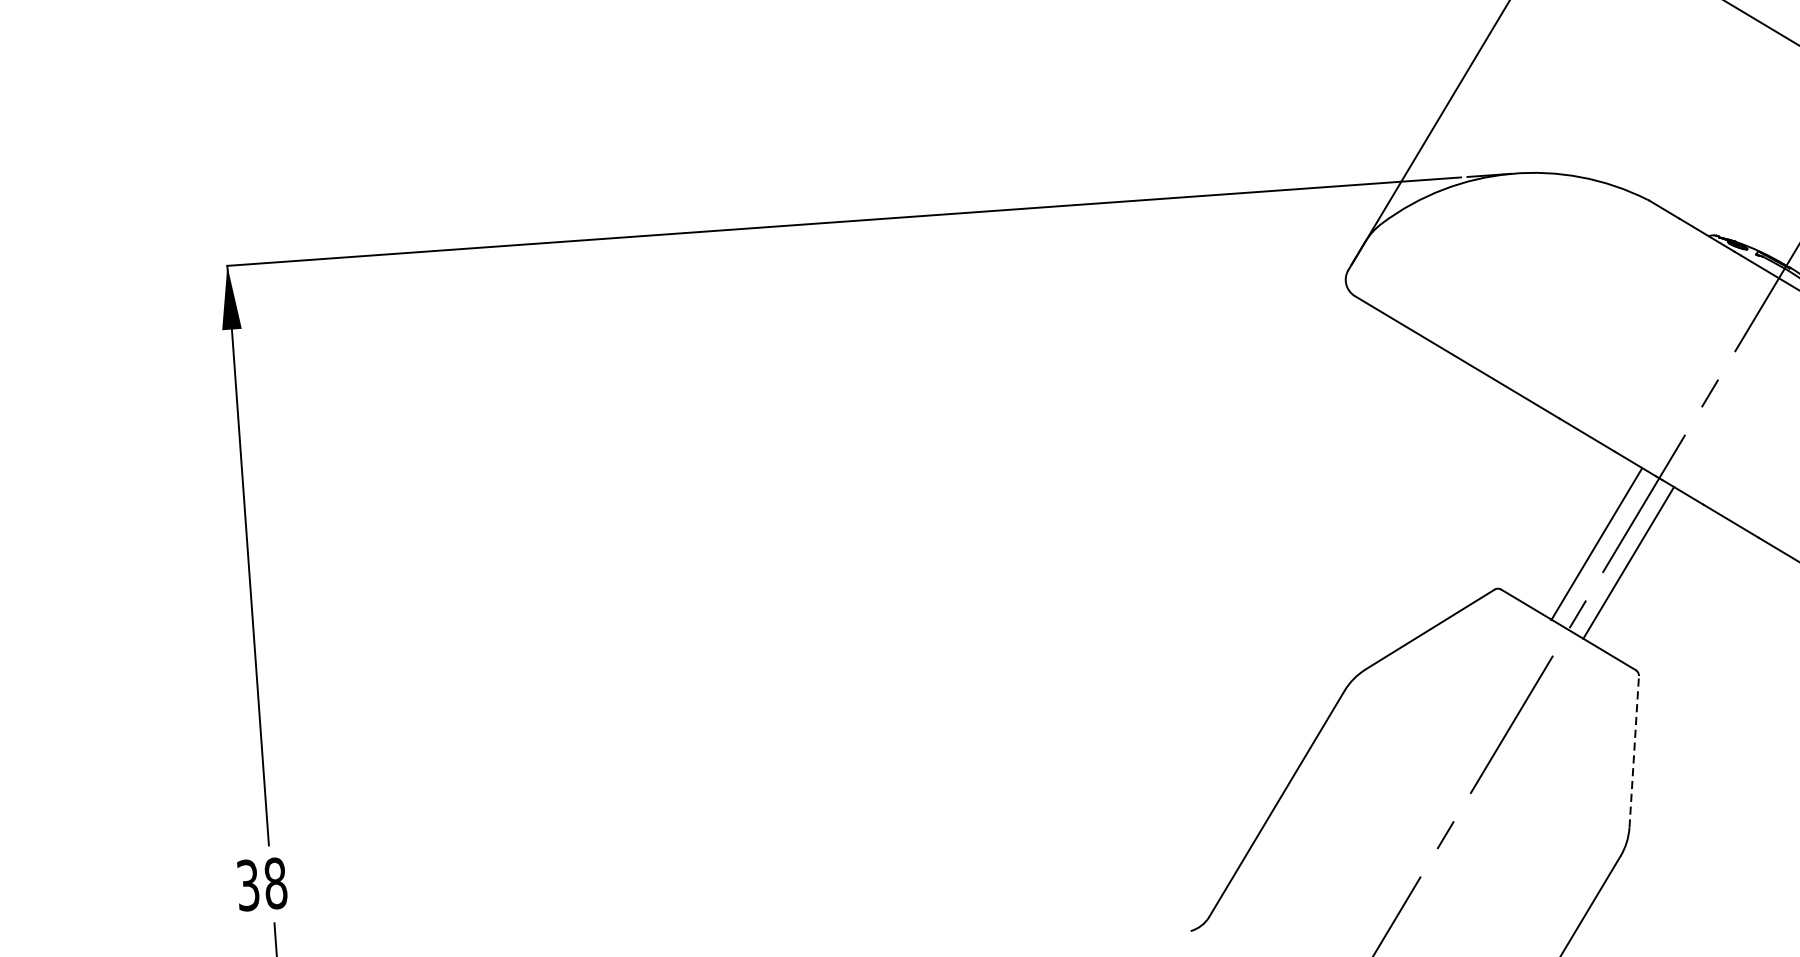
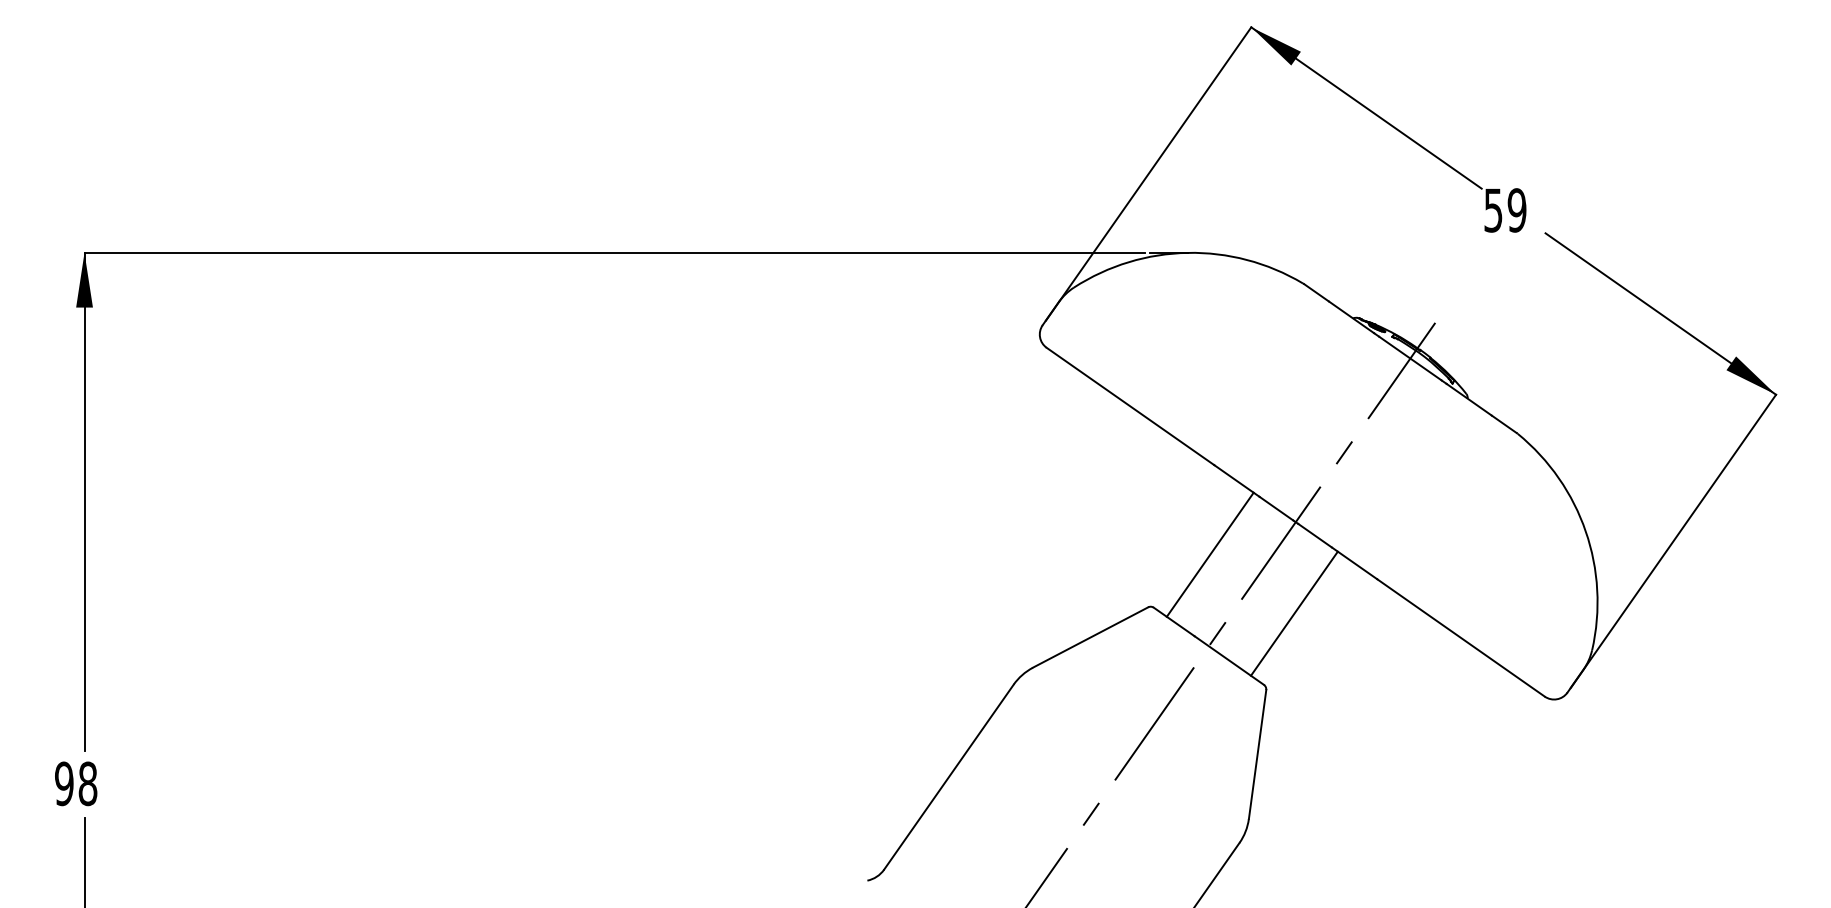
line: (1595, 543) -> (1209, 554), moved
line: (1627, 562) -> (1293, 613), moved
line: (1634, 751) -> (1257, 754), dashed -> solid
text: (248, 885) -> (64, 783), 38 -> 98

